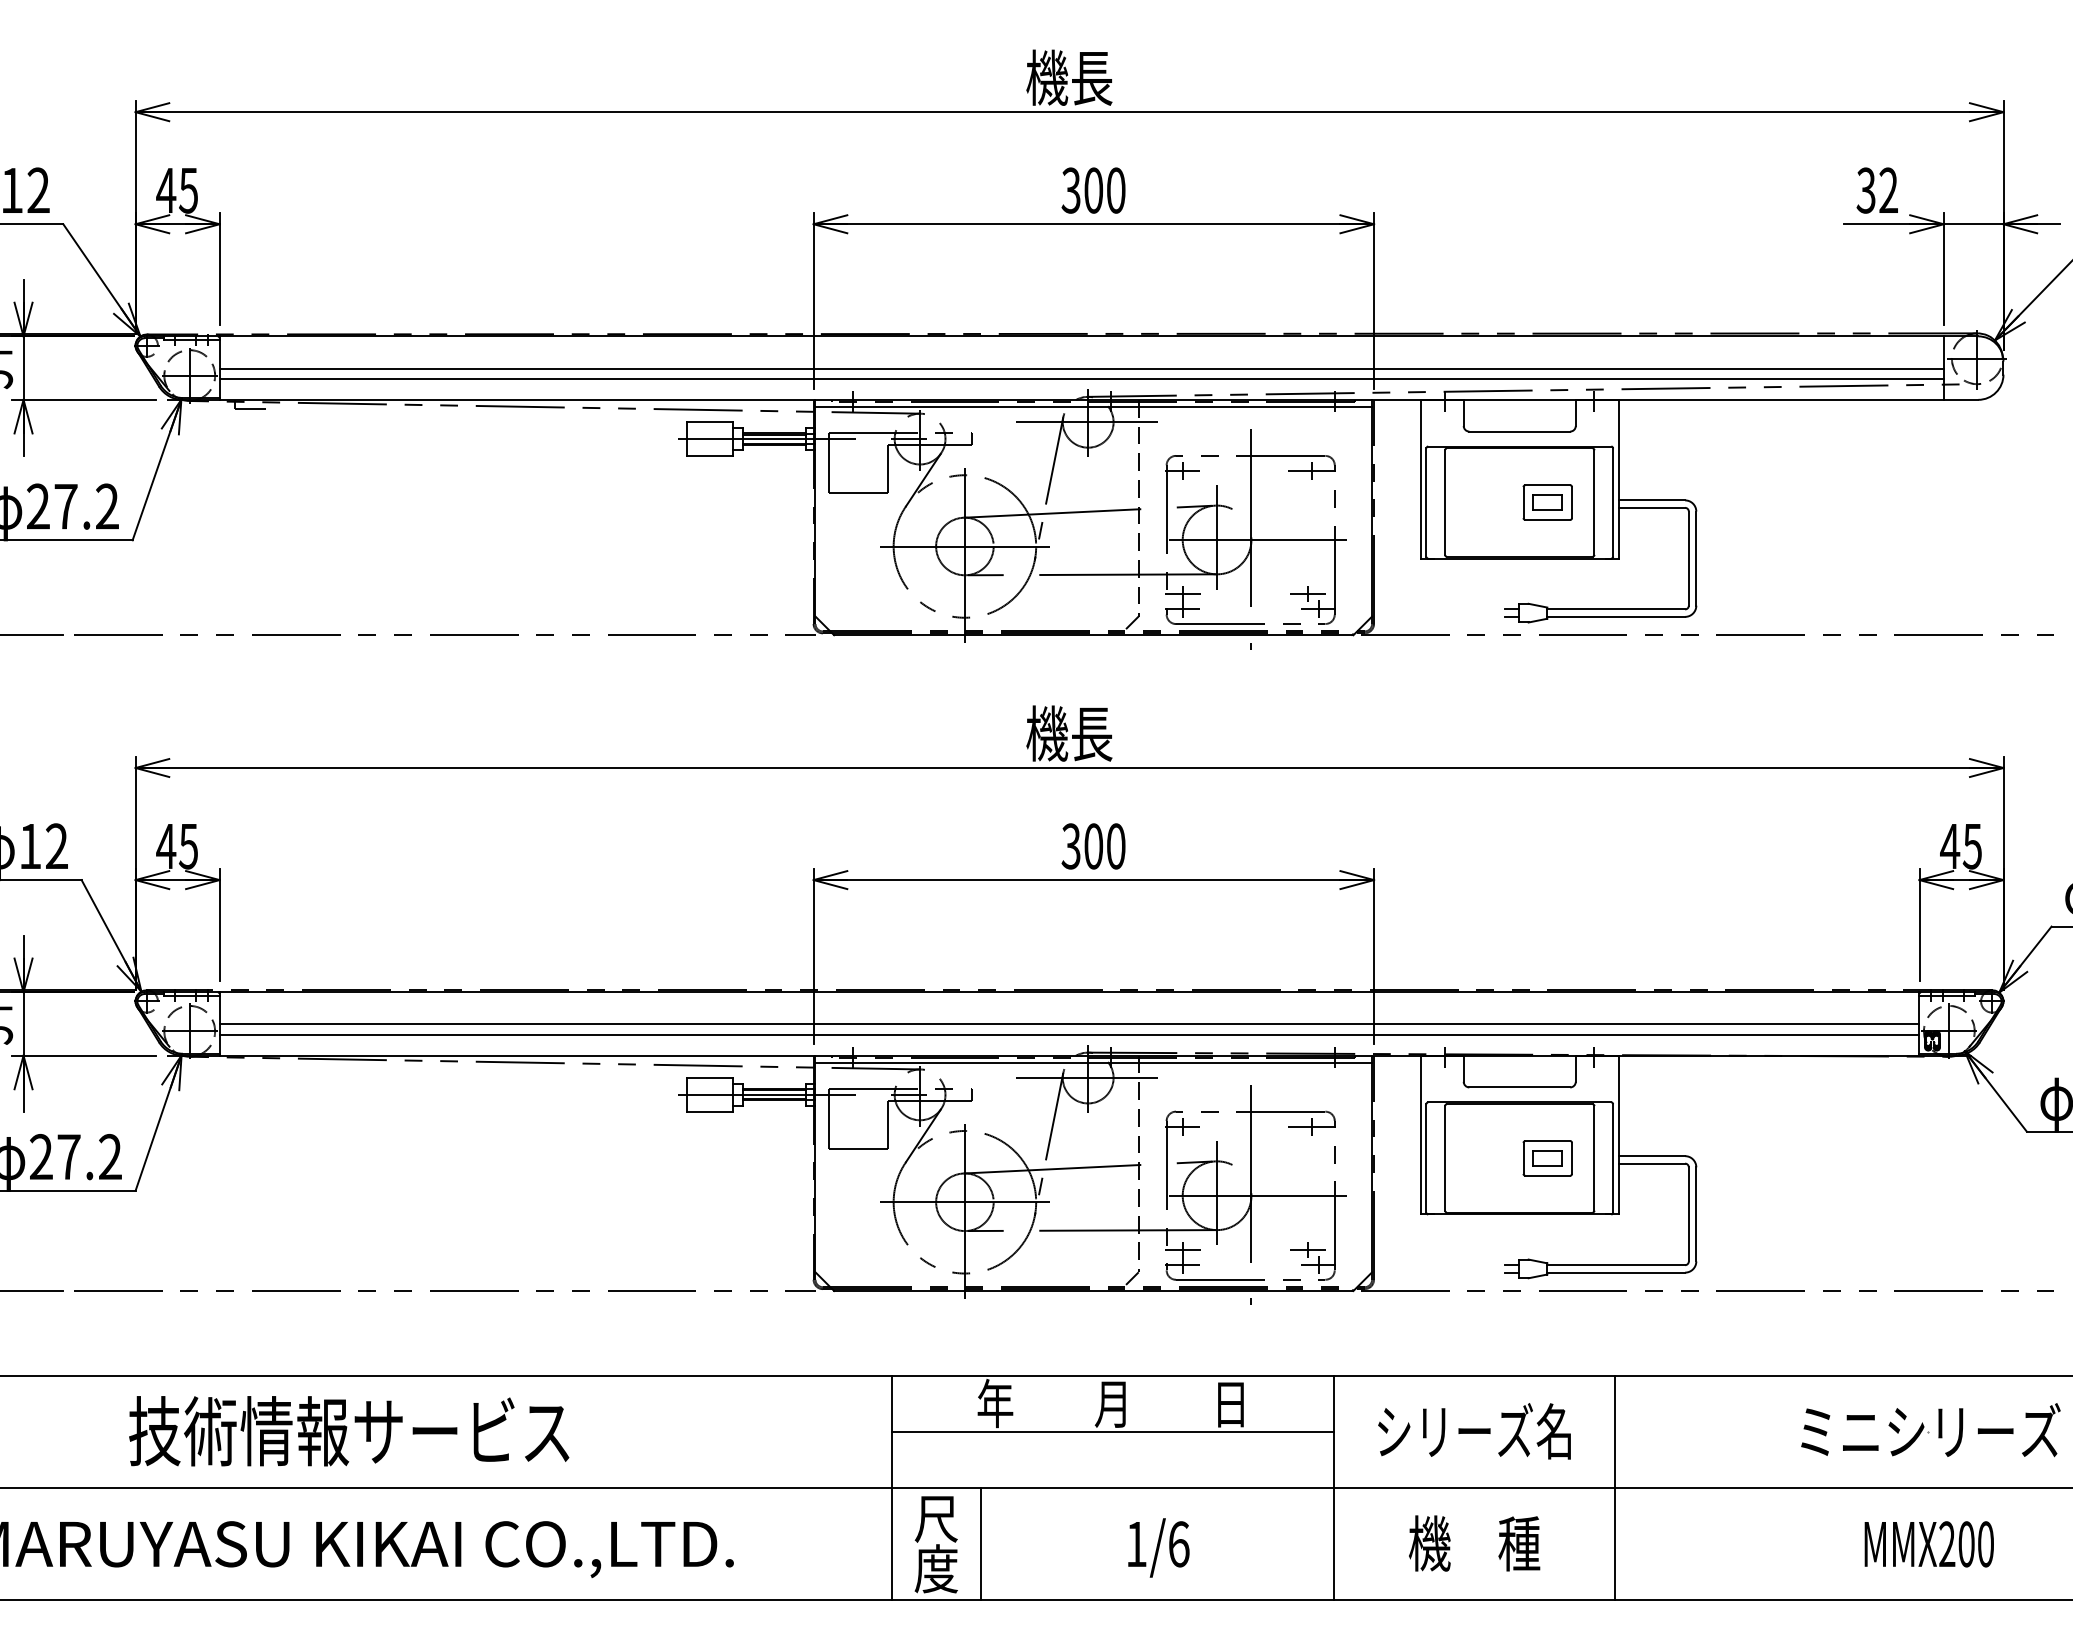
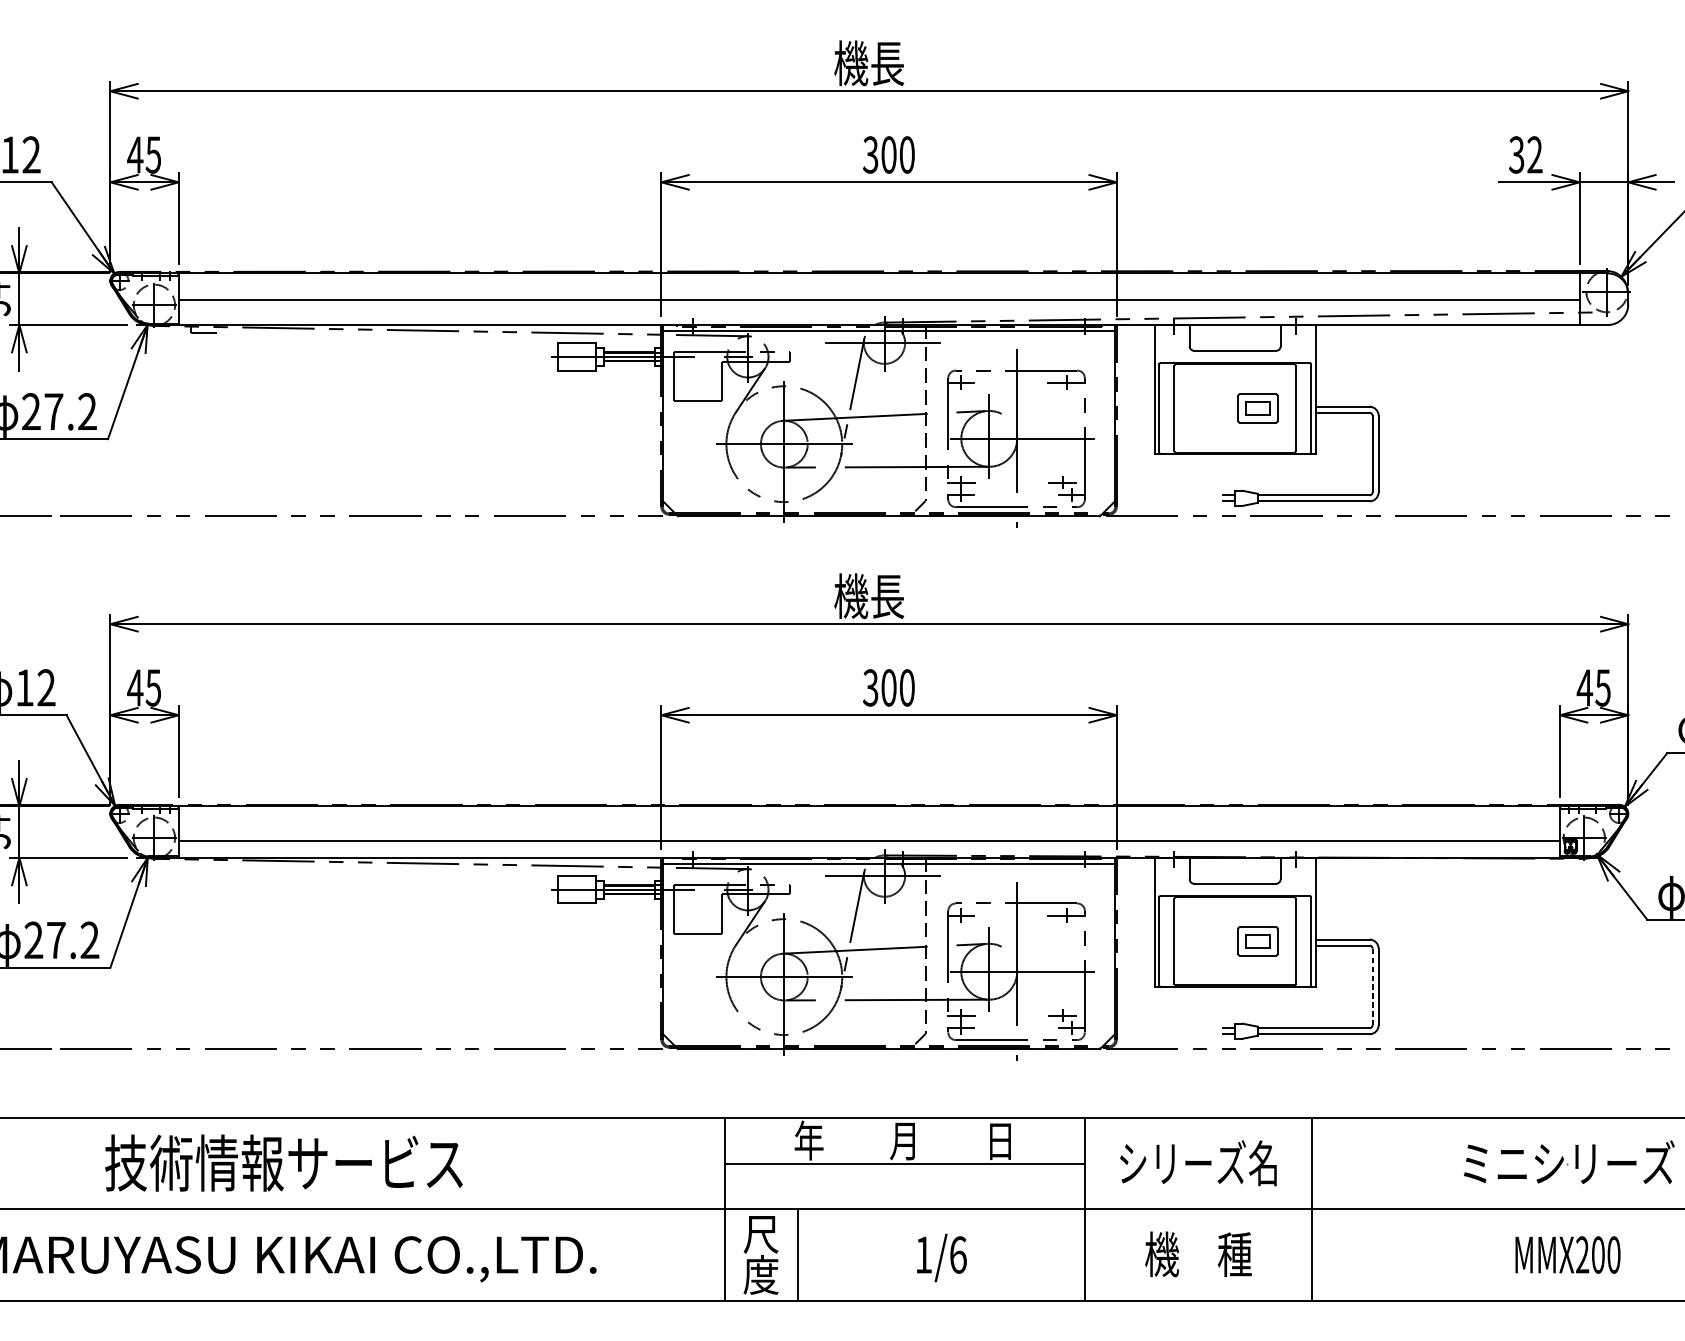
line: (1081, 378) -> (879, 307), removed
line: (1069, 1024) -> (869, 832), removed
line: (1688, 1214) -> (1372, 987), solid -> dashed

